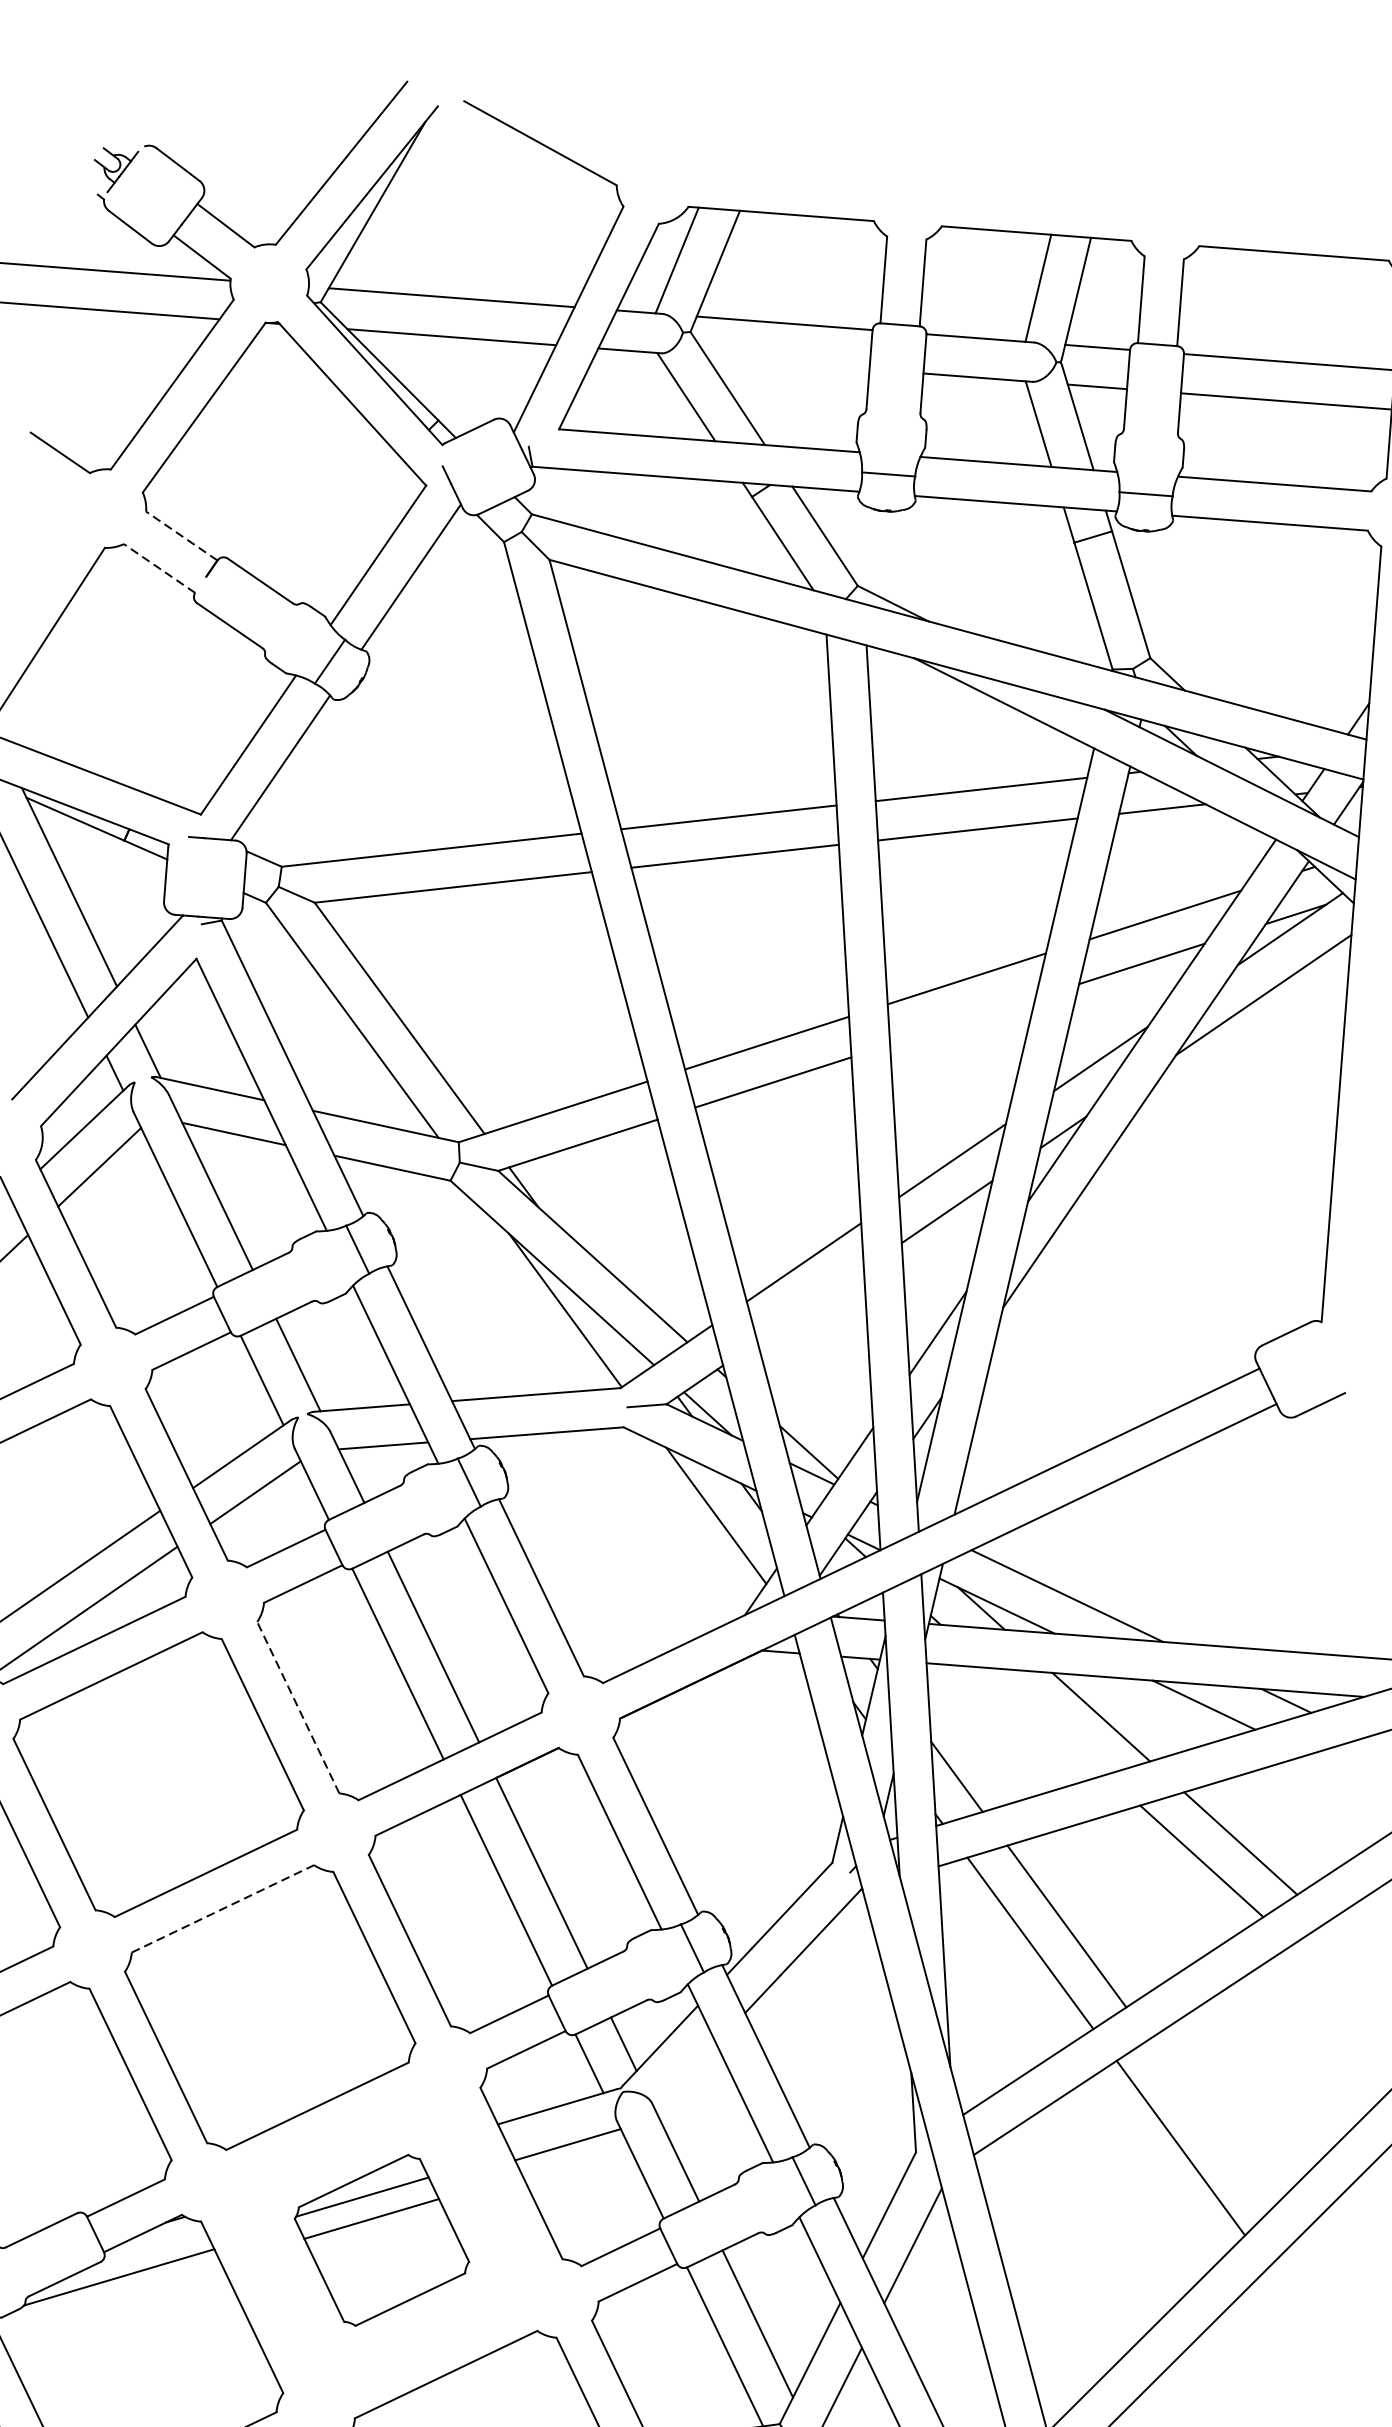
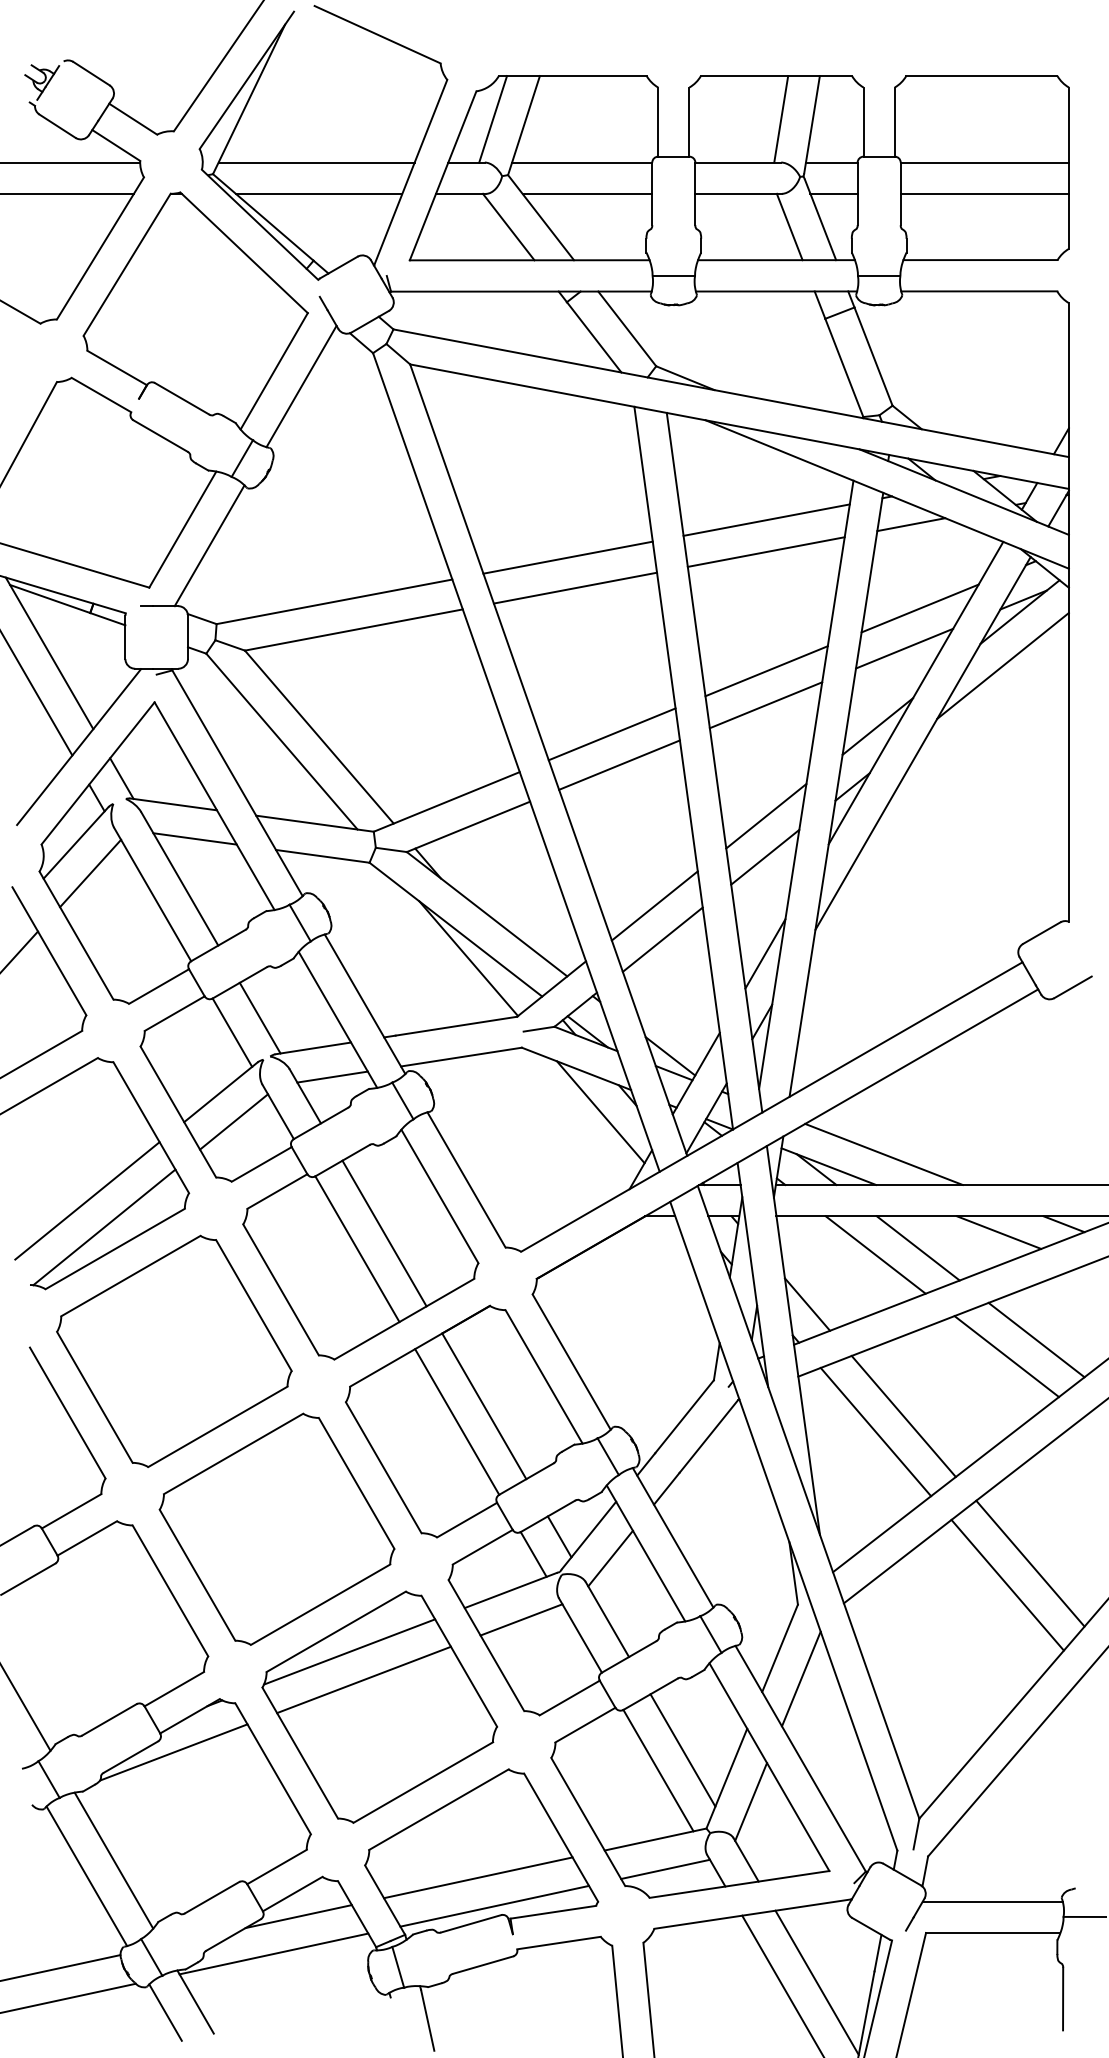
line: (788, 362) -> (587, 193), added
line: (180, 535) -> (116, 367), dashed -> solid
line: (159, 567) -> (101, 394), dashed -> solid
line: (962, 1021) -> (765, 705), added
line: (810, 1305) -> (662, 939), added
line: (298, 1707) -> (281, 1289), dashed -> solid
line: (1047, 1720) -> (875, 1254), added
line: (224, 1908) -> (234, 1453), dashed -> solid
line: (685, 2076) -> (610, 1558), added
line: (1211, 2123) -> (1030, 1563), added
part: (381, 2239) -> (379, 1706), size x1.67

